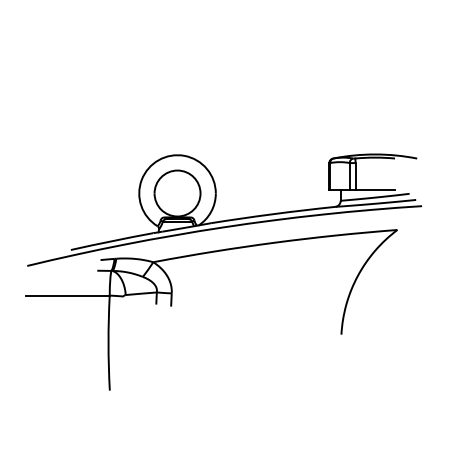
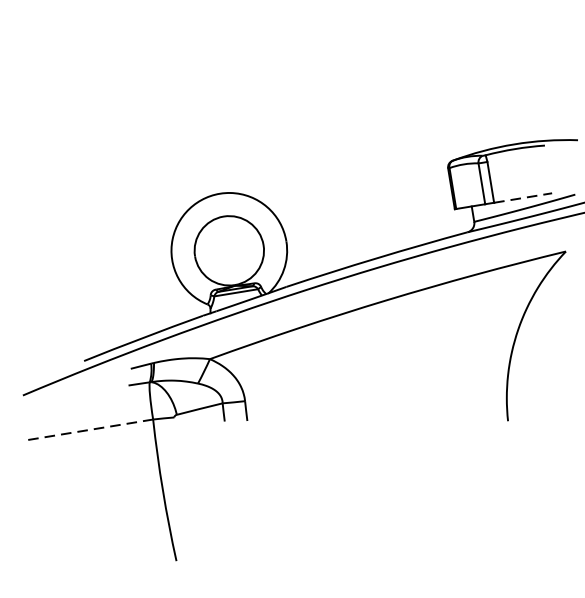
line: (375, 190) -> (523, 197), solid -> dashed
line: (67, 295) -> (90, 429), solid -> dashed

